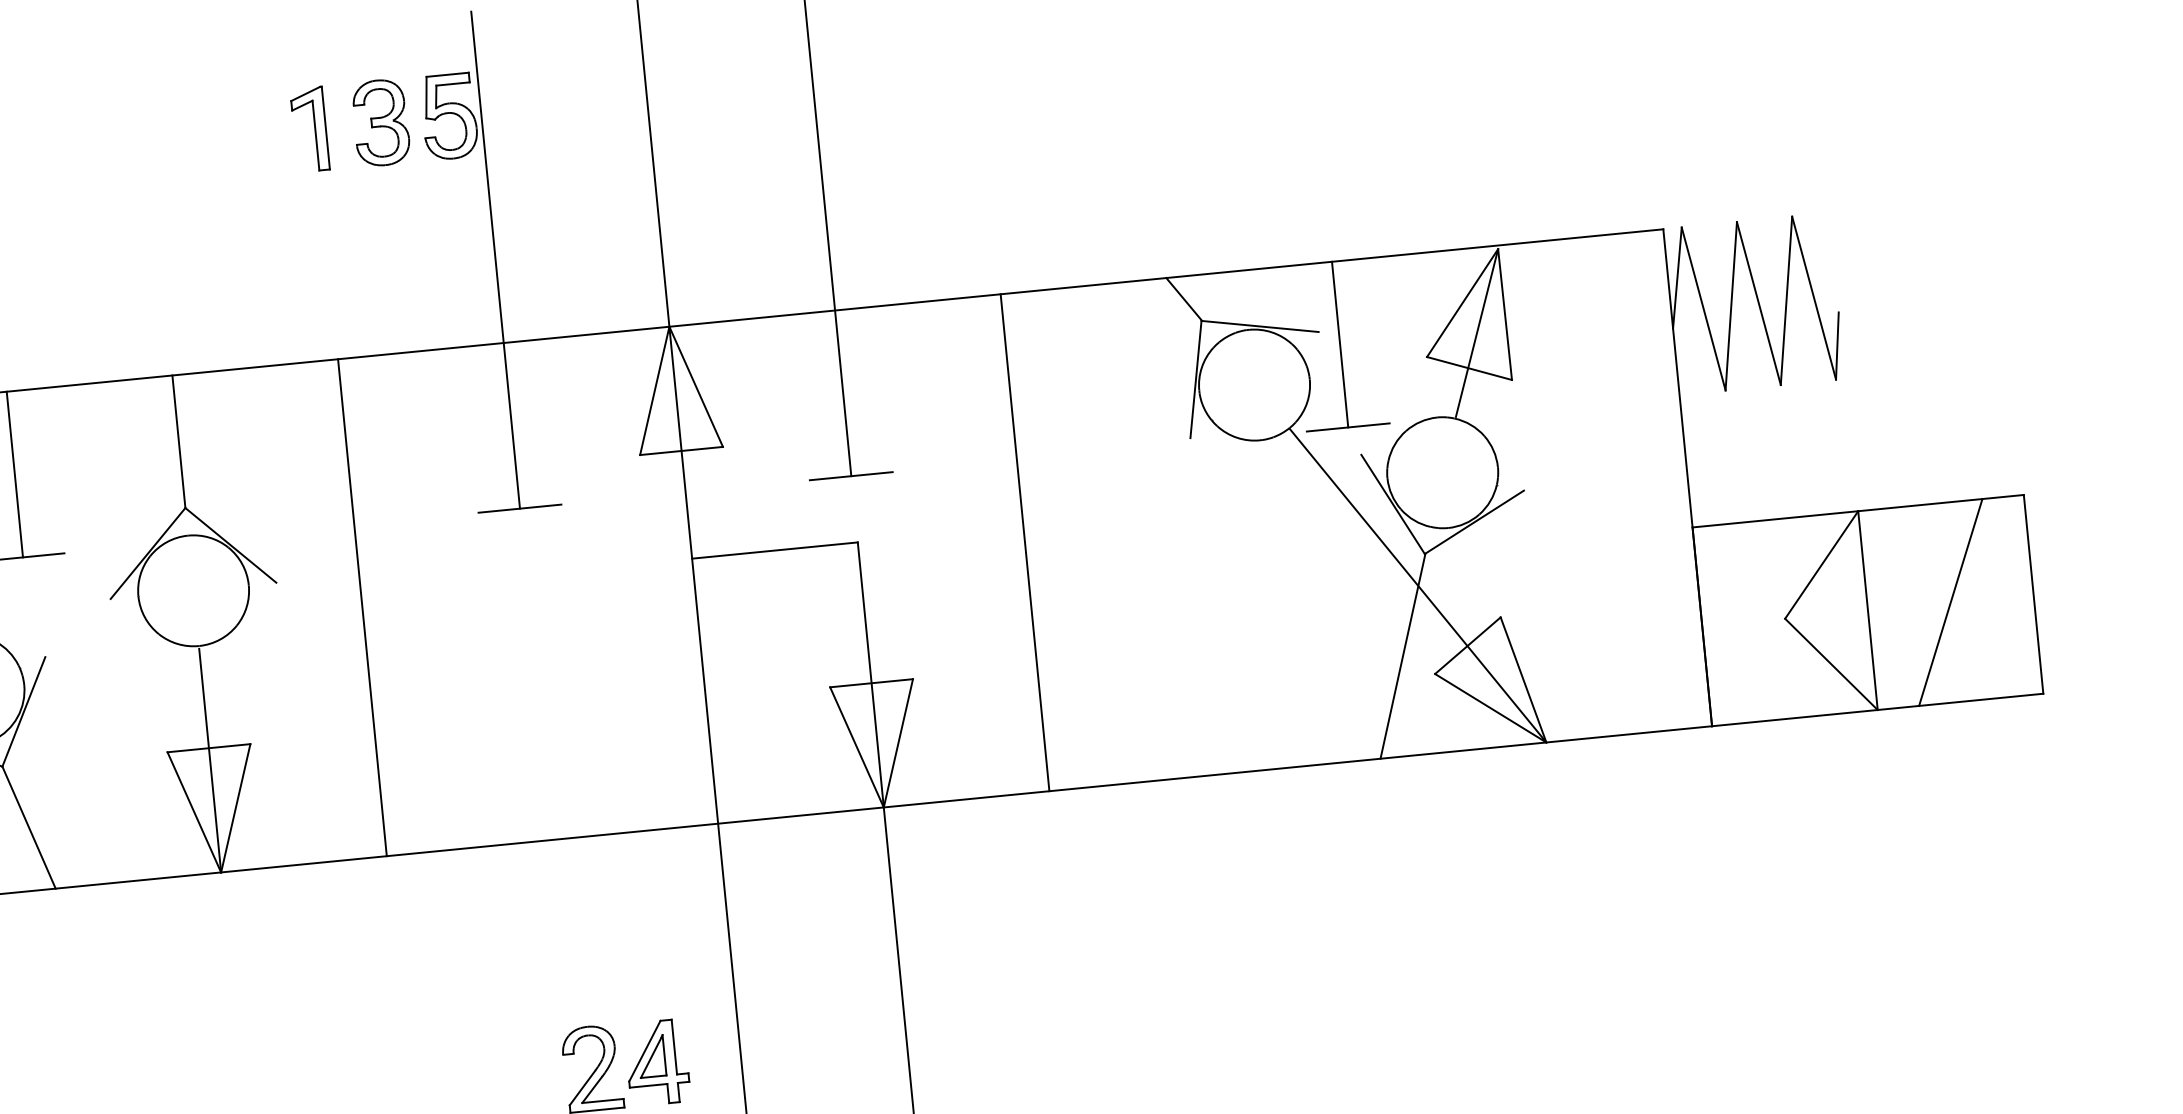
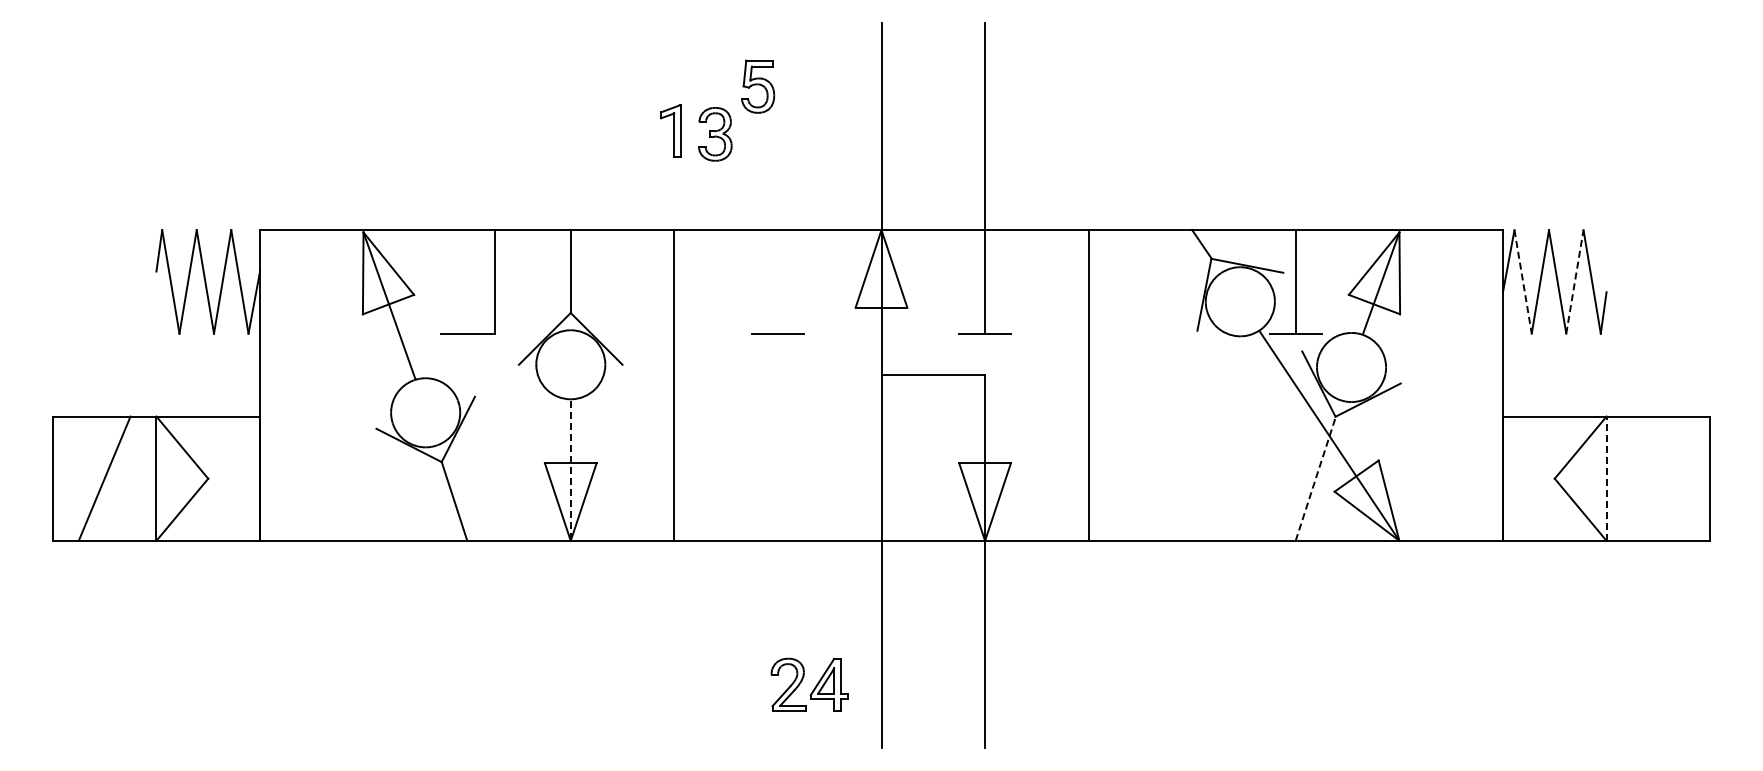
part: (381, 123) -> (715, 134), moved
part: (309, 128) -> (670, 130), moved
line: (494, 258) -> (777, 177), removed
line: (1785, 300) -> (1574, 281), solid -> dashed
line: (1704, 308) -> (1523, 281), solid -> dashed
line: (15, 473) -> (495, 281), moved
line: (1951, 602) -> (1658, 478), removed
line: (1867, 610) -> (1606, 478), solid -> dashed
line: (1402, 655) -> (1315, 478), solid -> dashed
line: (209, 759) -> (570, 470), solid -> dashed

